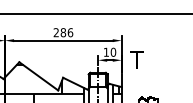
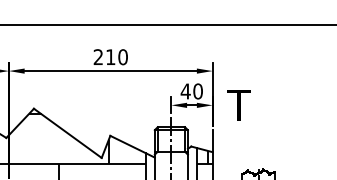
text: (66, 32) -> (116, 56), 286 -> 210
text: (106, 51) -> (185, 90), 10 -> 40

